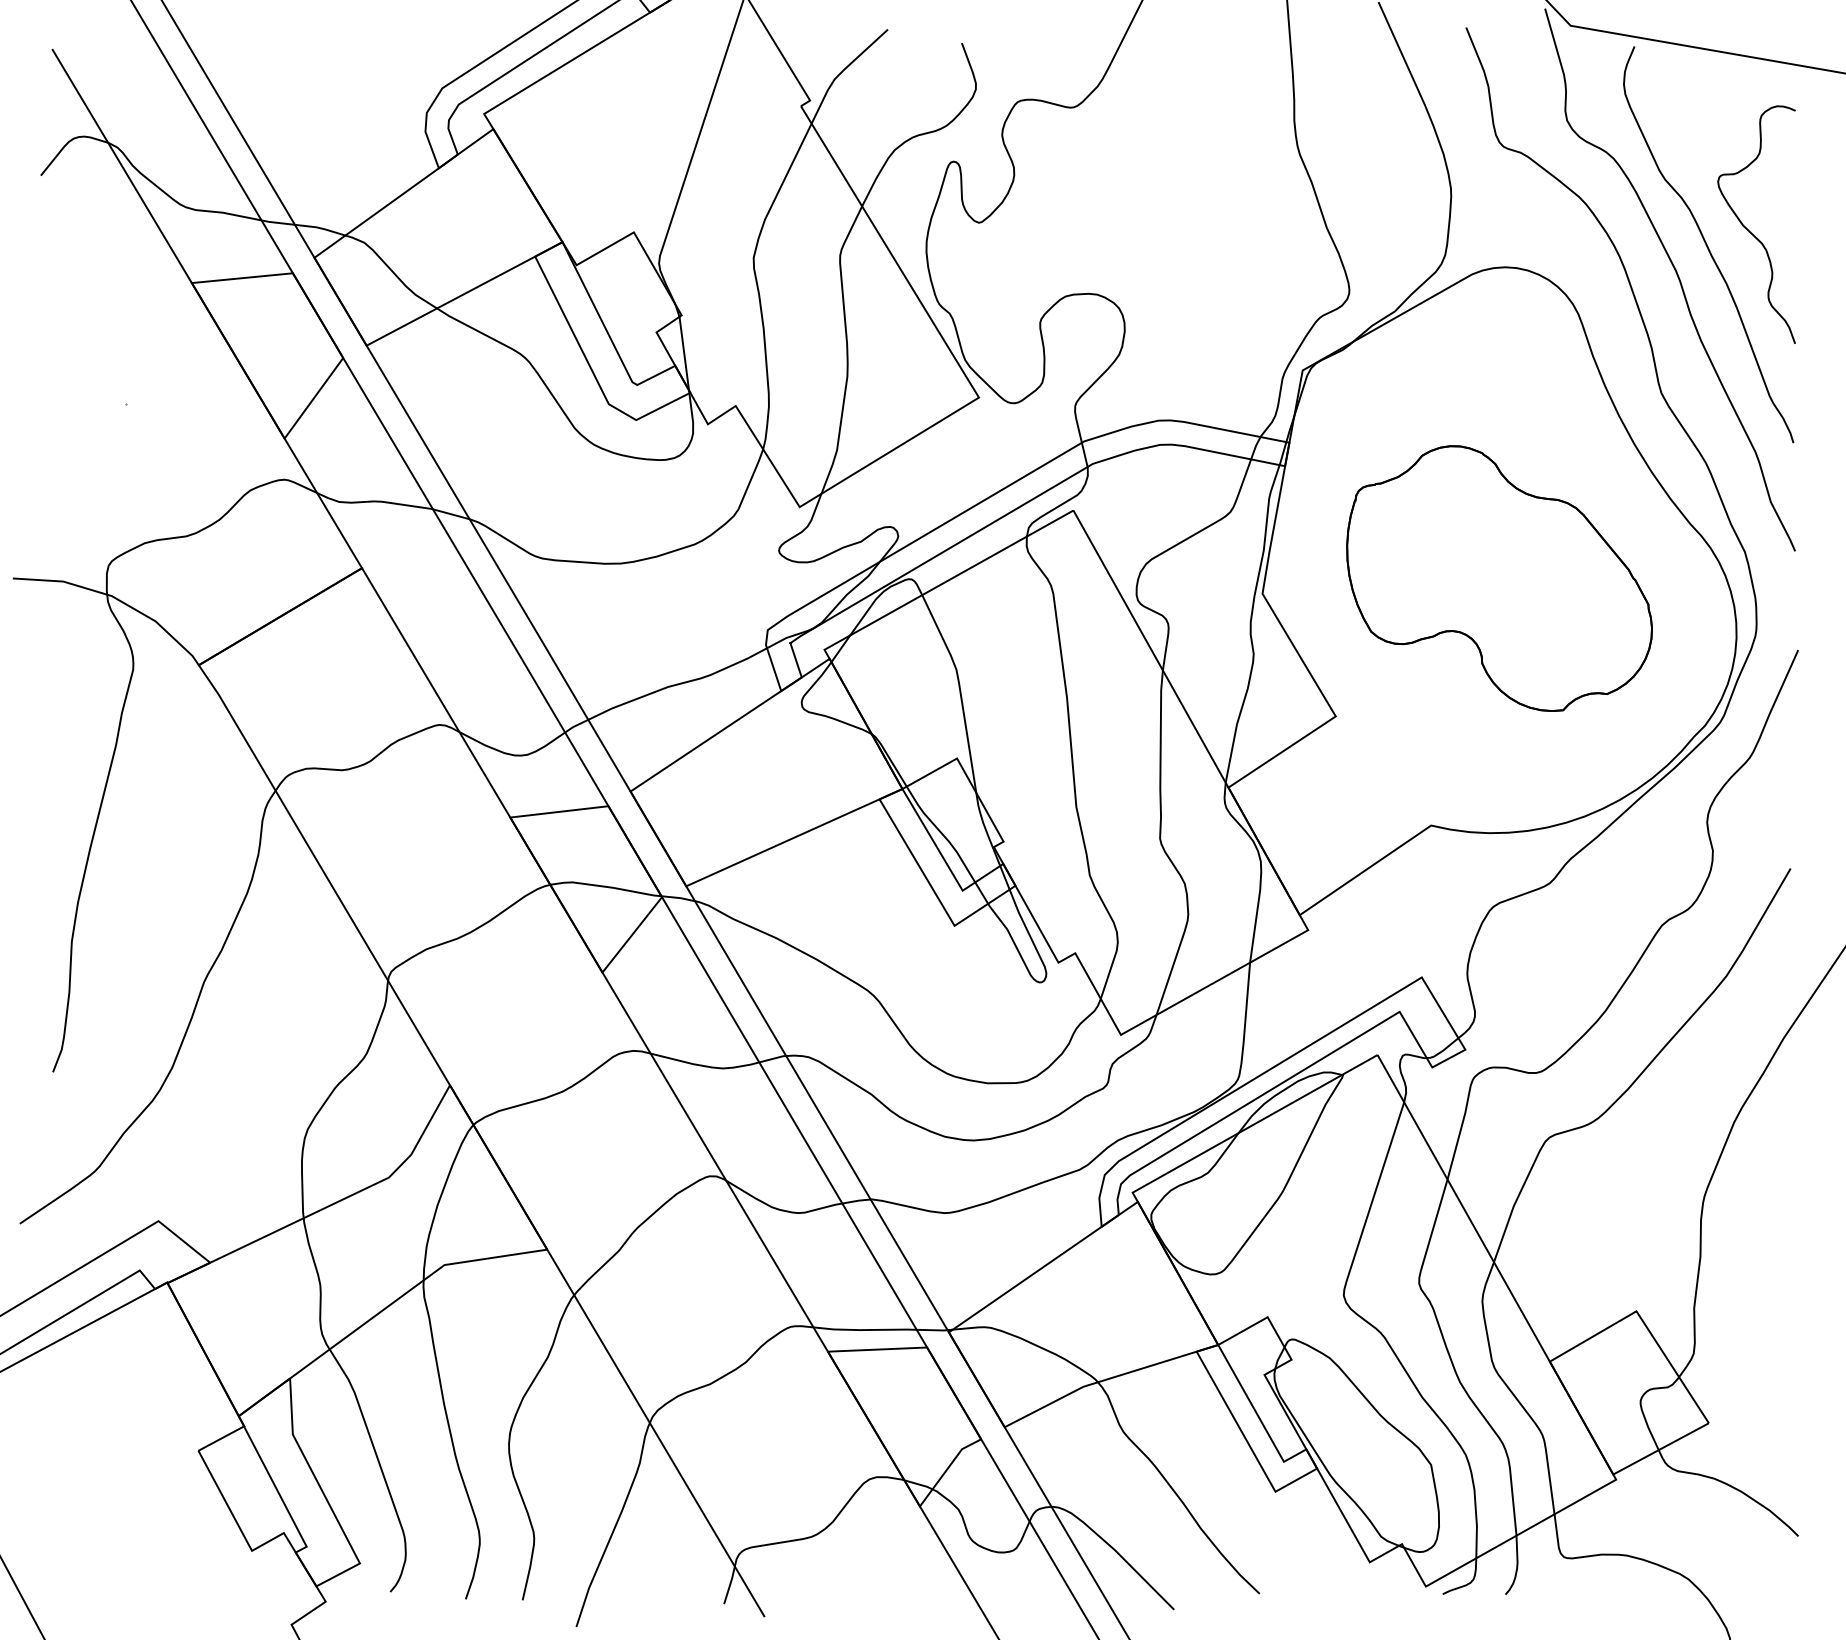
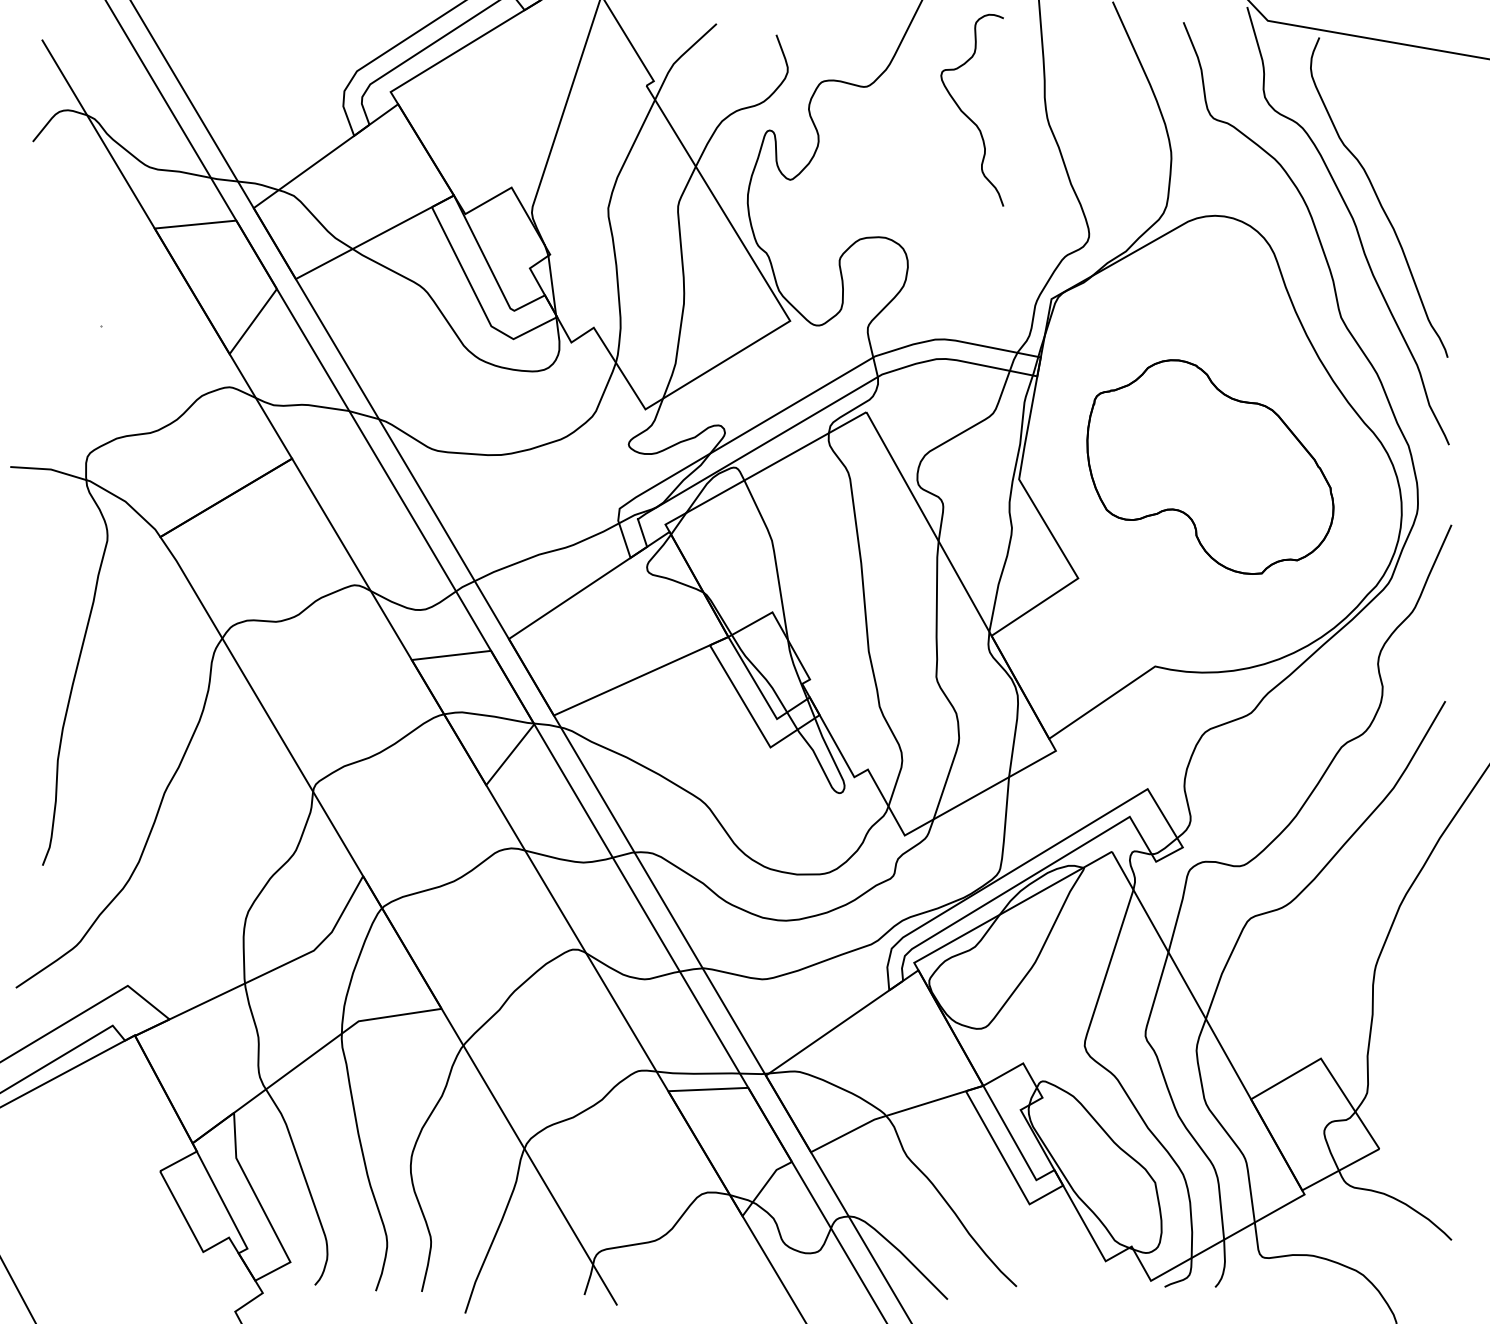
curve: (1749, 230) -> (966, 115), moved

